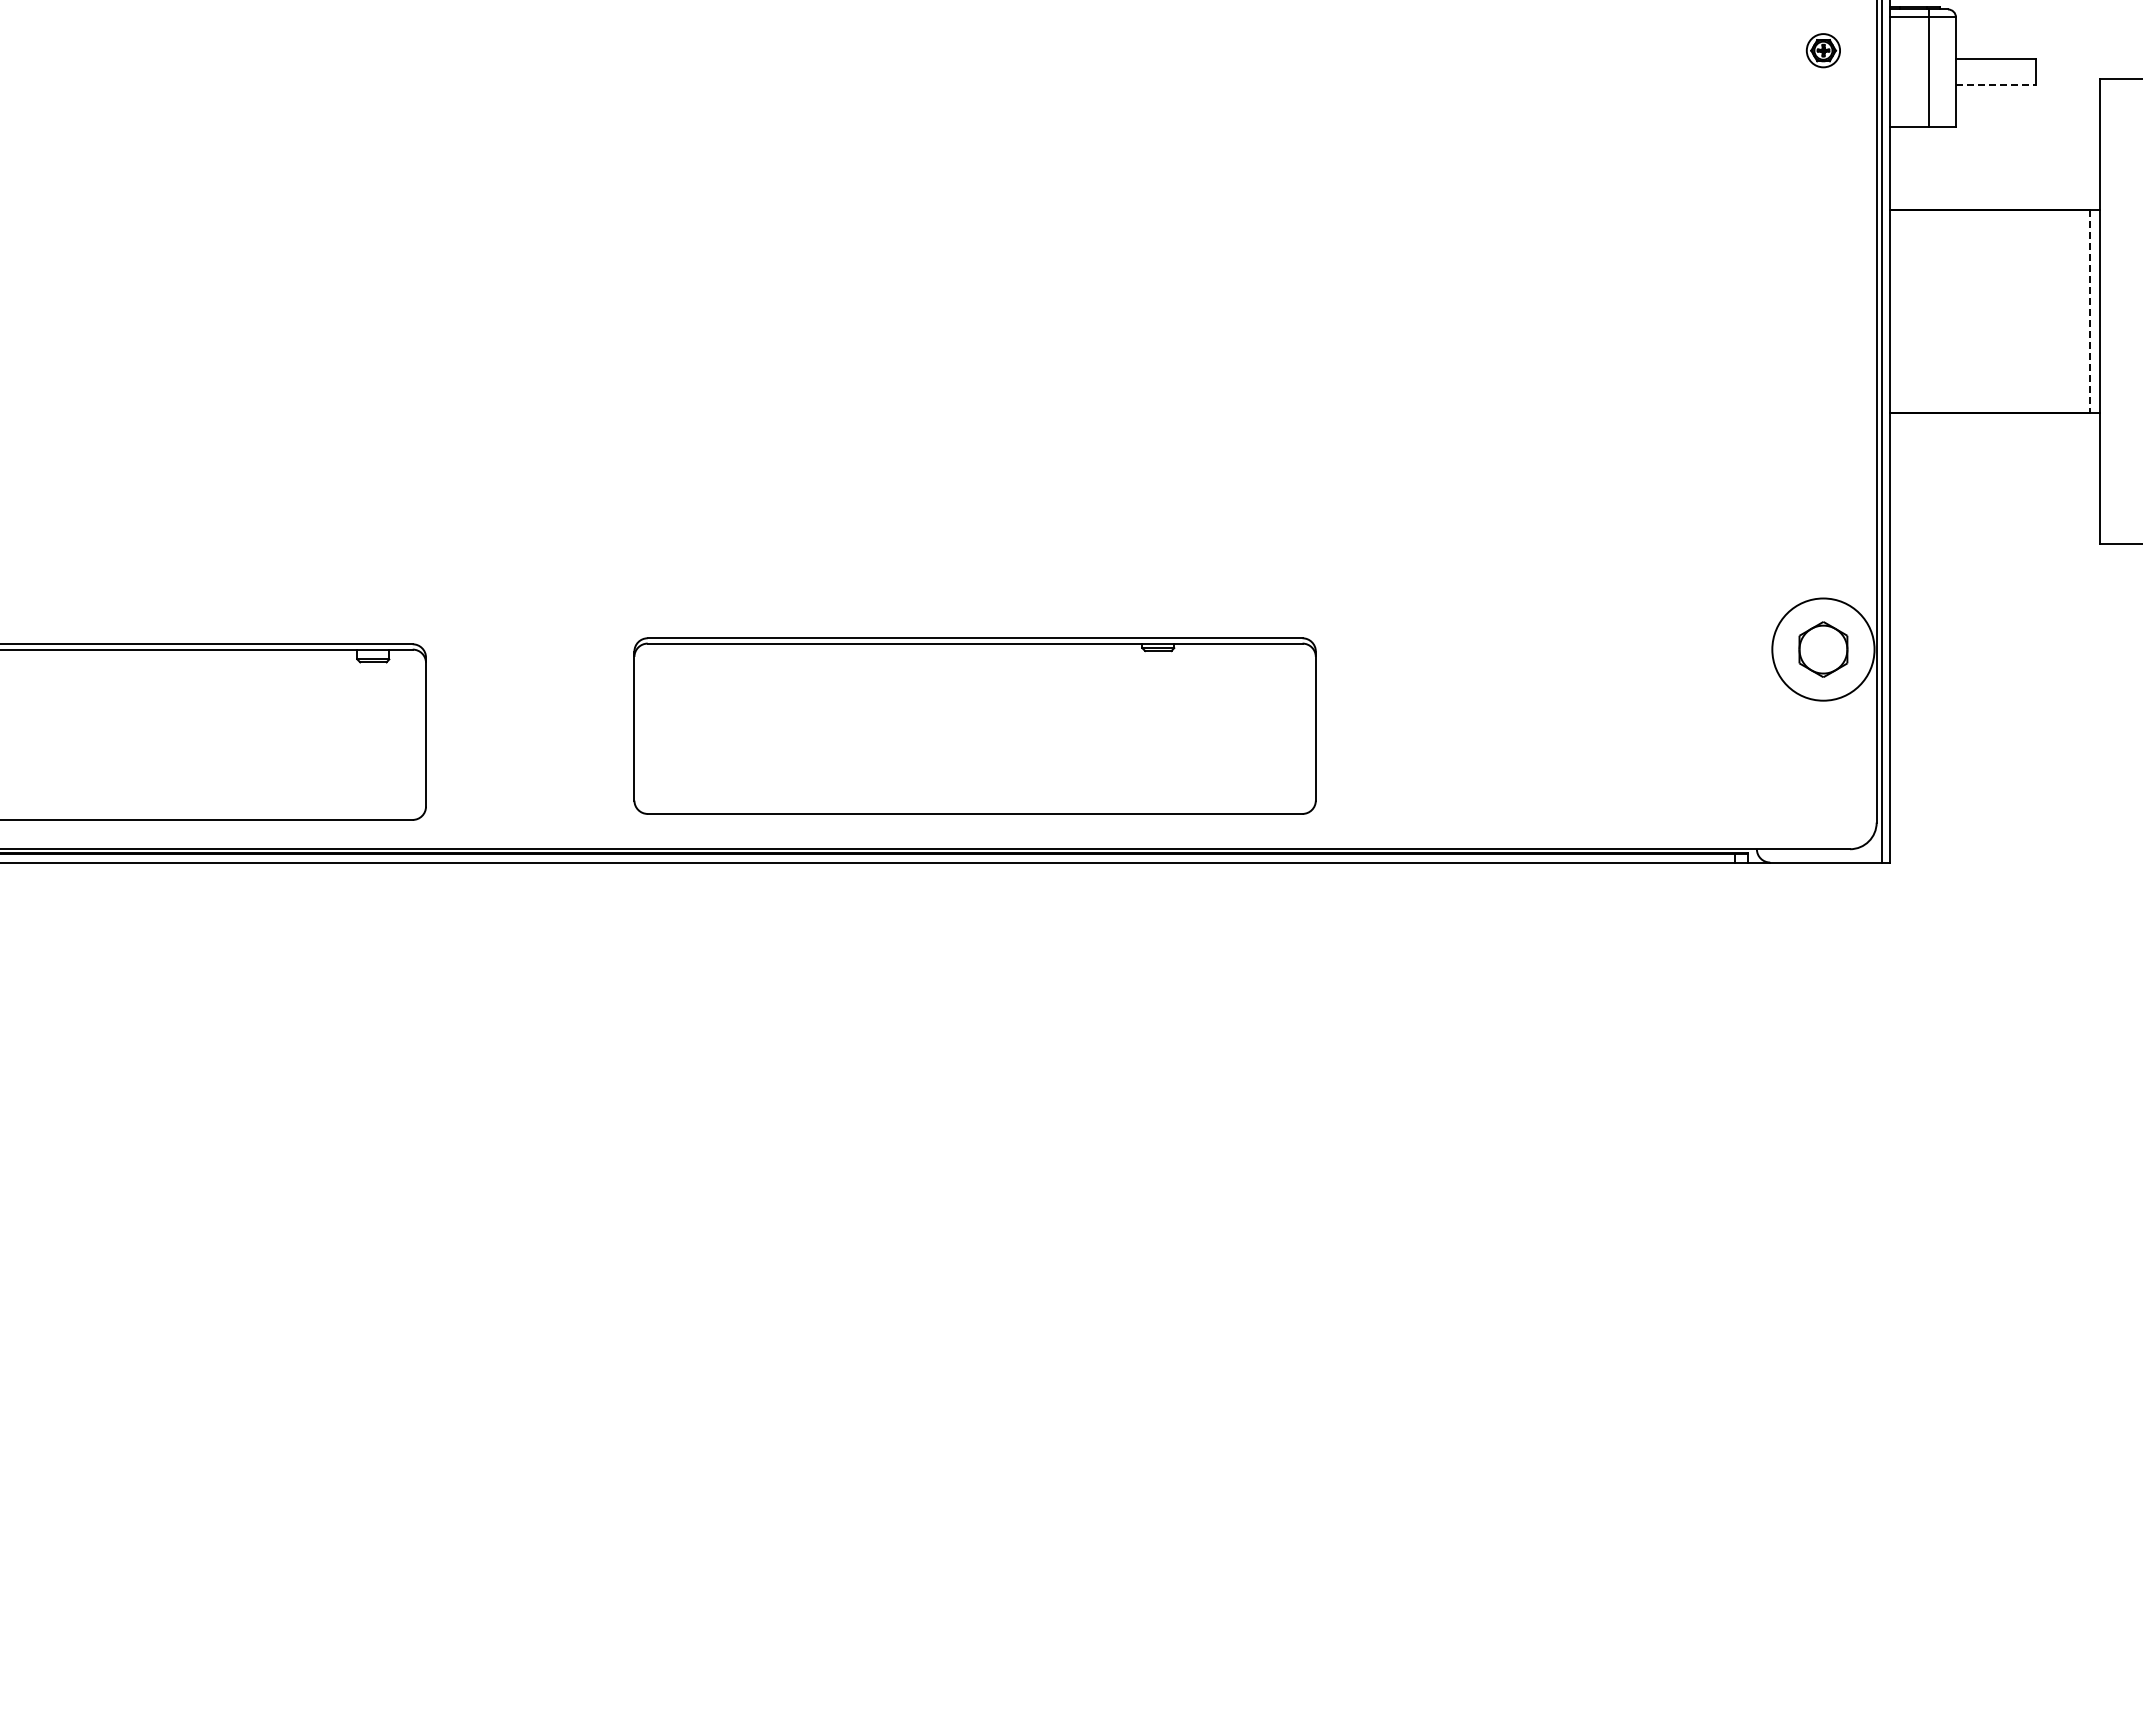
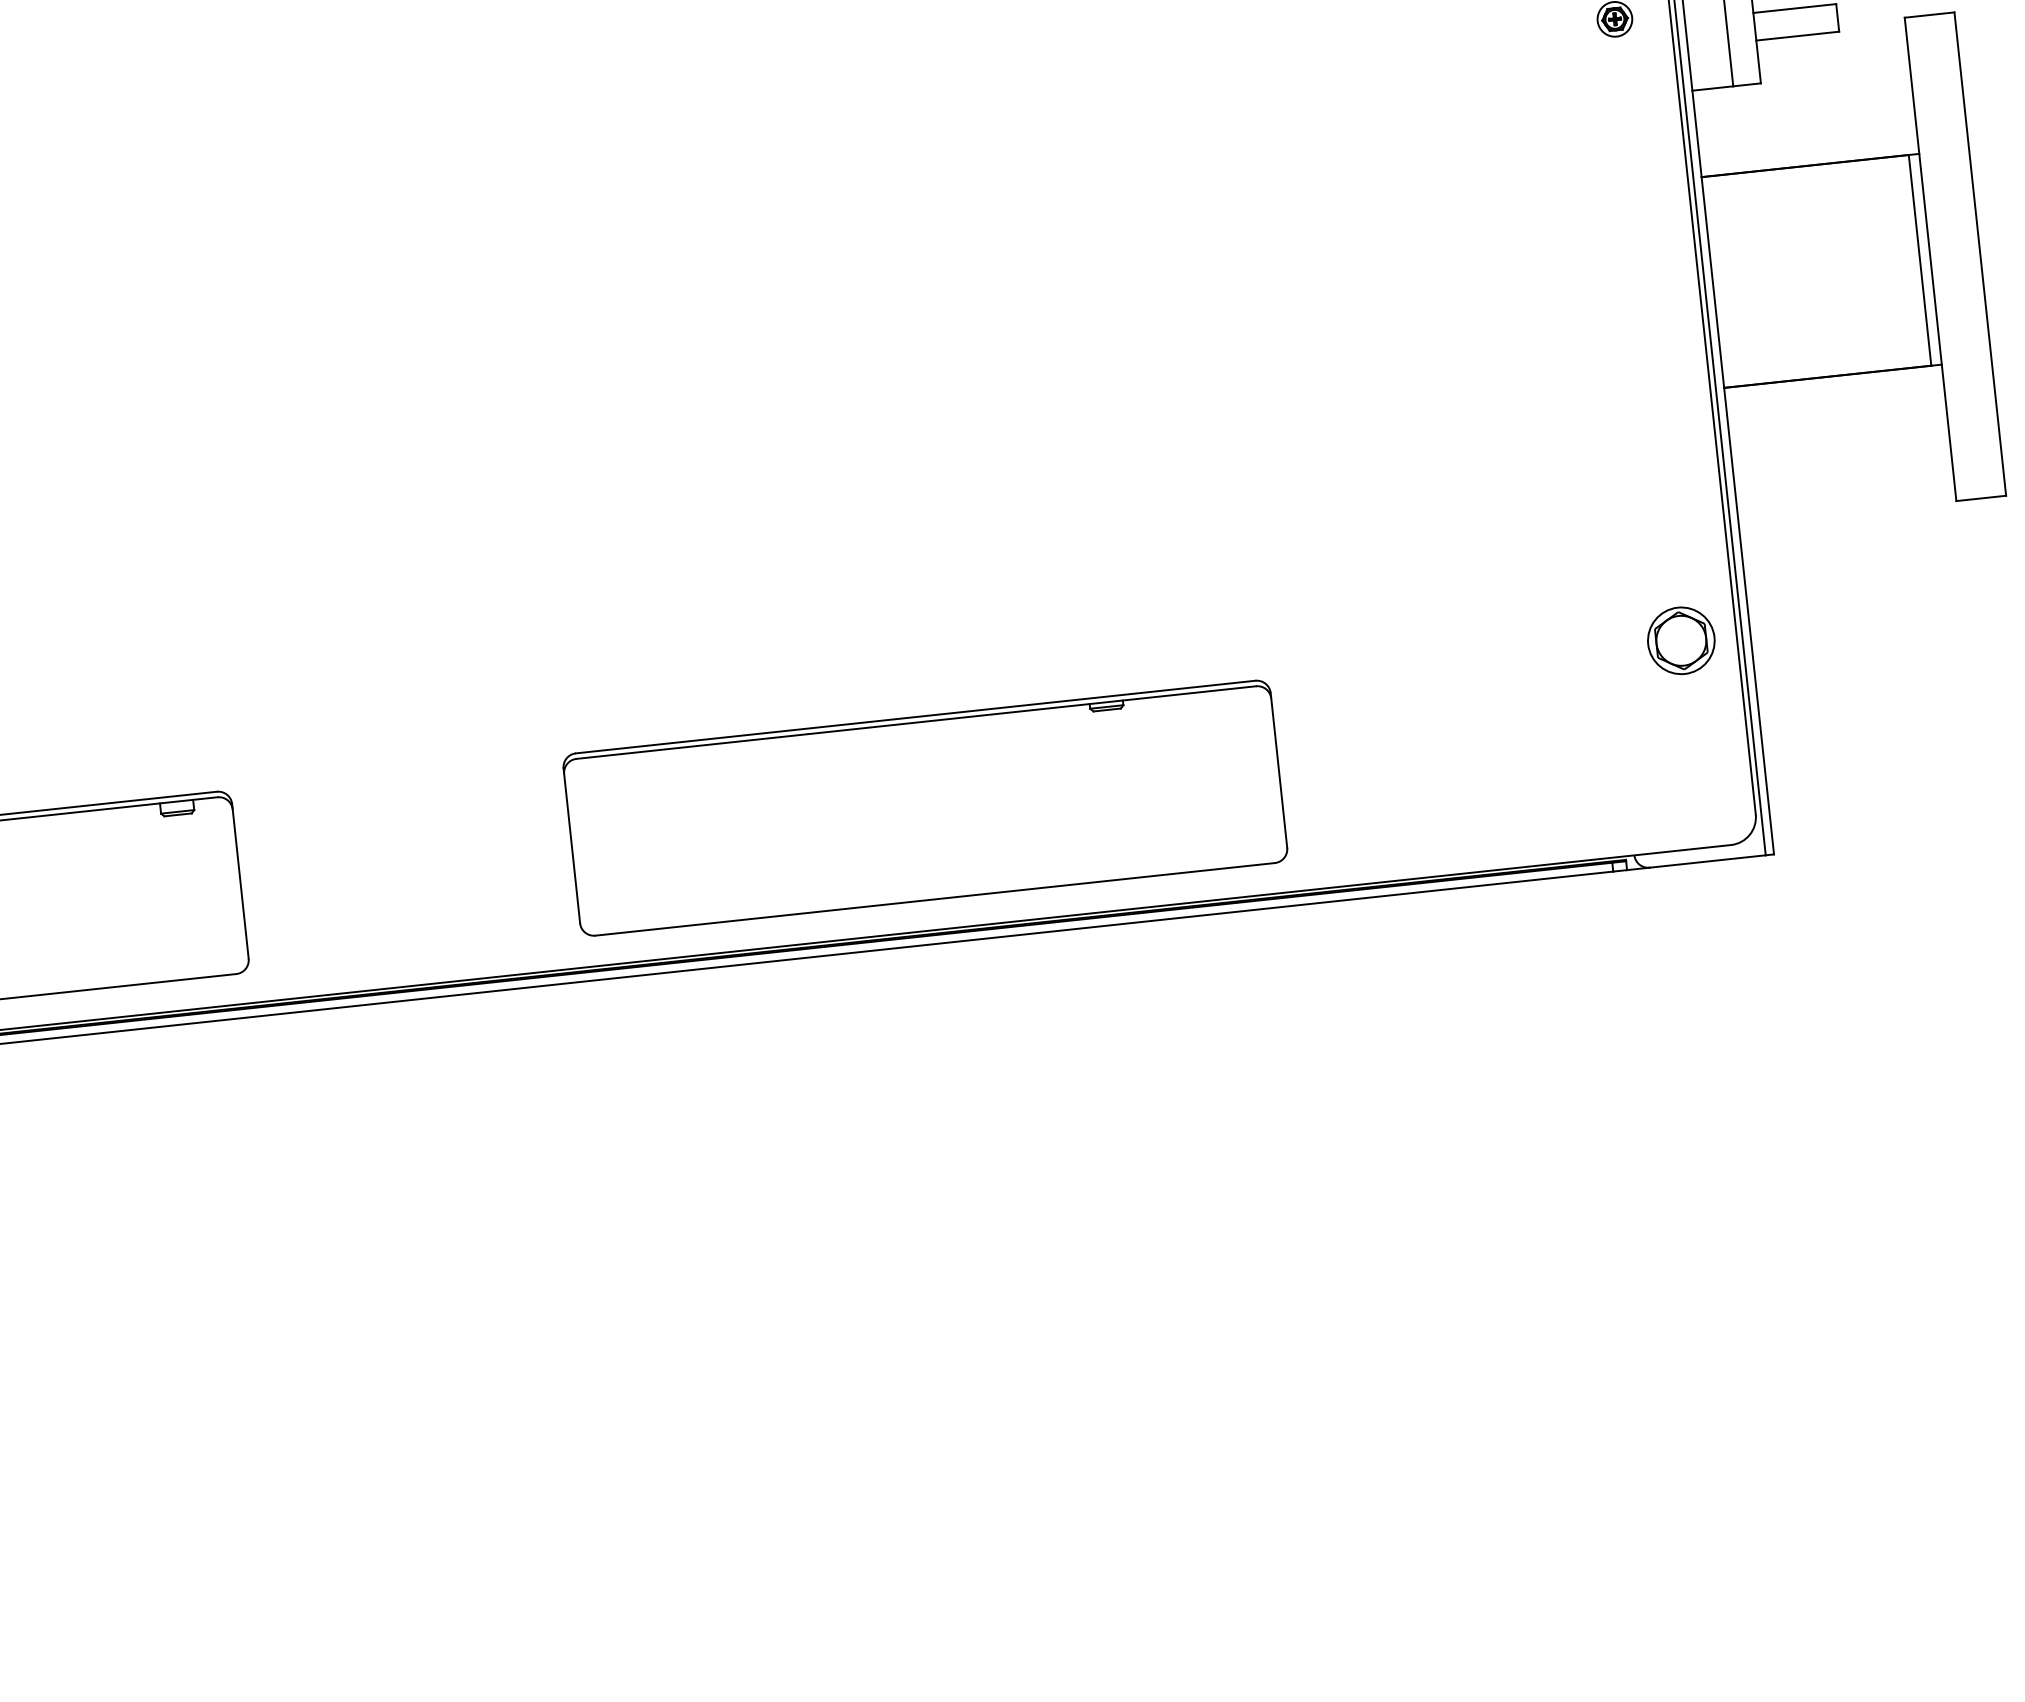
line: (1995, 85) -> (1797, 36), dashed -> solid
line: (2089, 311) -> (1919, 260), dashed -> solid
circle: (1823, 649) -> (1681, 640), size x0.62
part: (974, 725) -> (924, 807), moved

